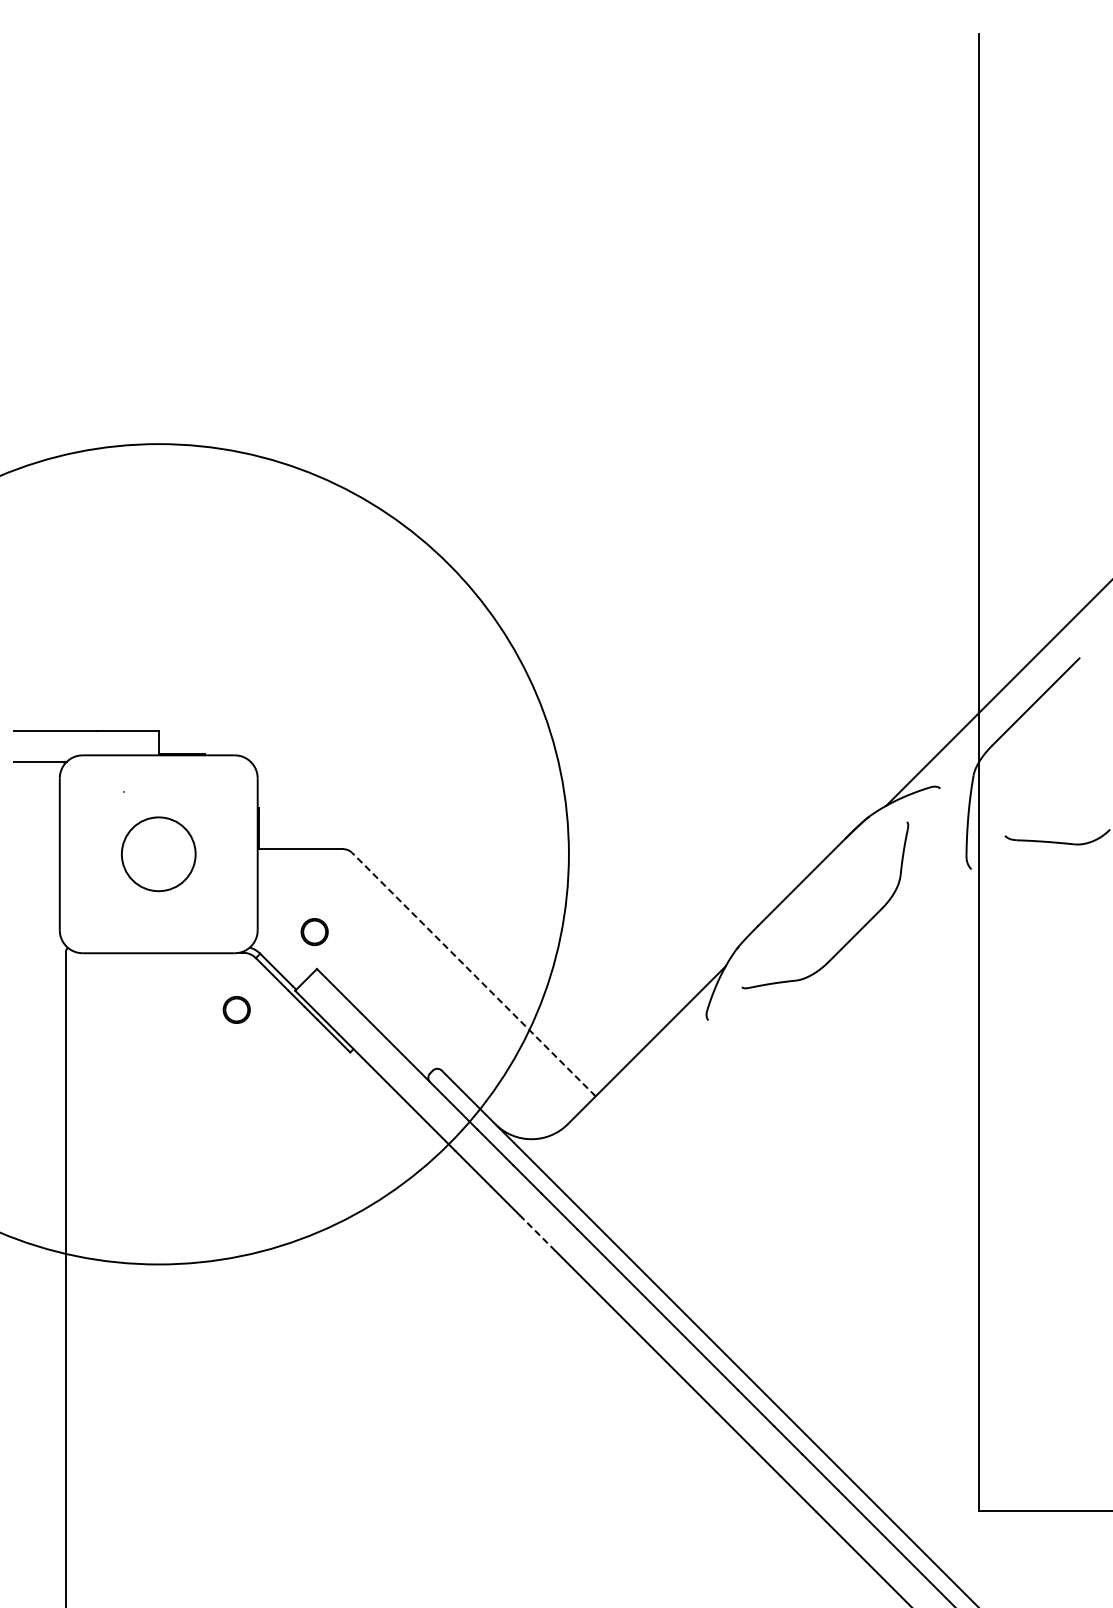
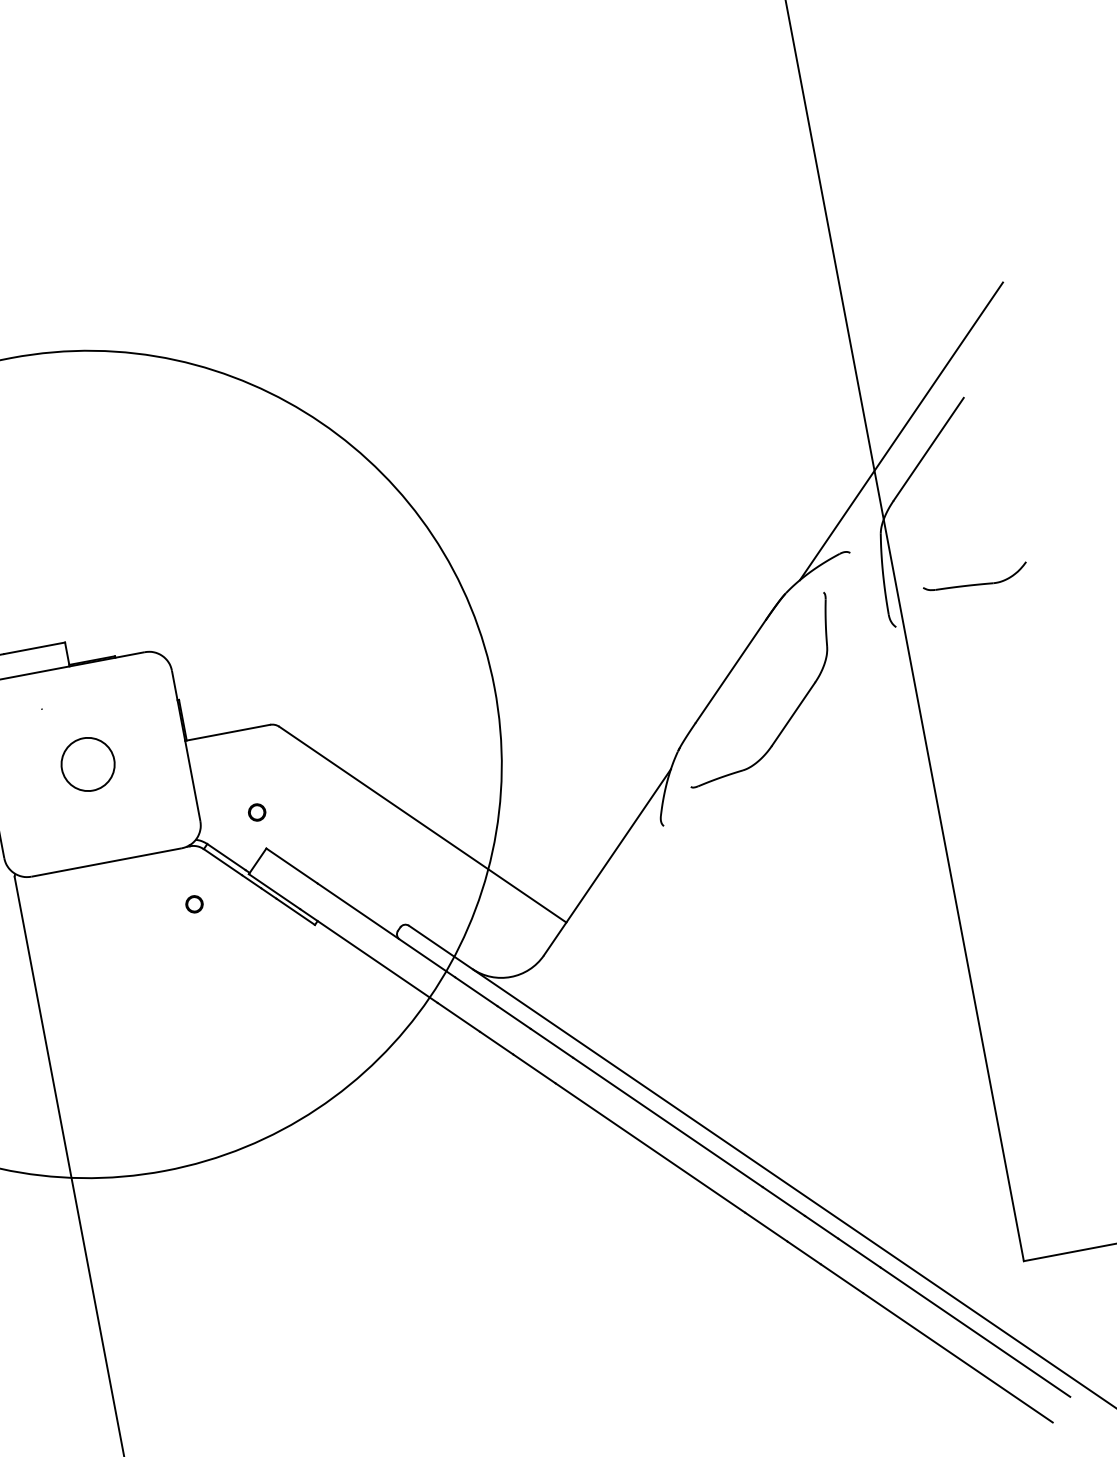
circle: (158, 853) -> (87, 763), size x0.71
circle: (314, 932) -> (257, 812), size x0.62
line: (473, 974) -> (422, 824), dashed -> solid
circle: (236, 1010) -> (194, 904), size x0.62
line: (537, 1232) -> (534, 1068), dashed -> solid

